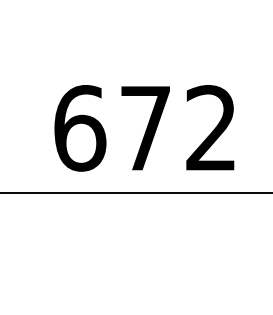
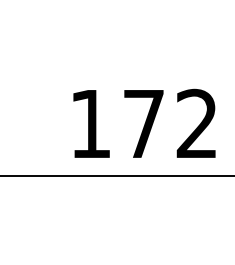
text: (80, 127) -> (91, 123), 672 -> 172

